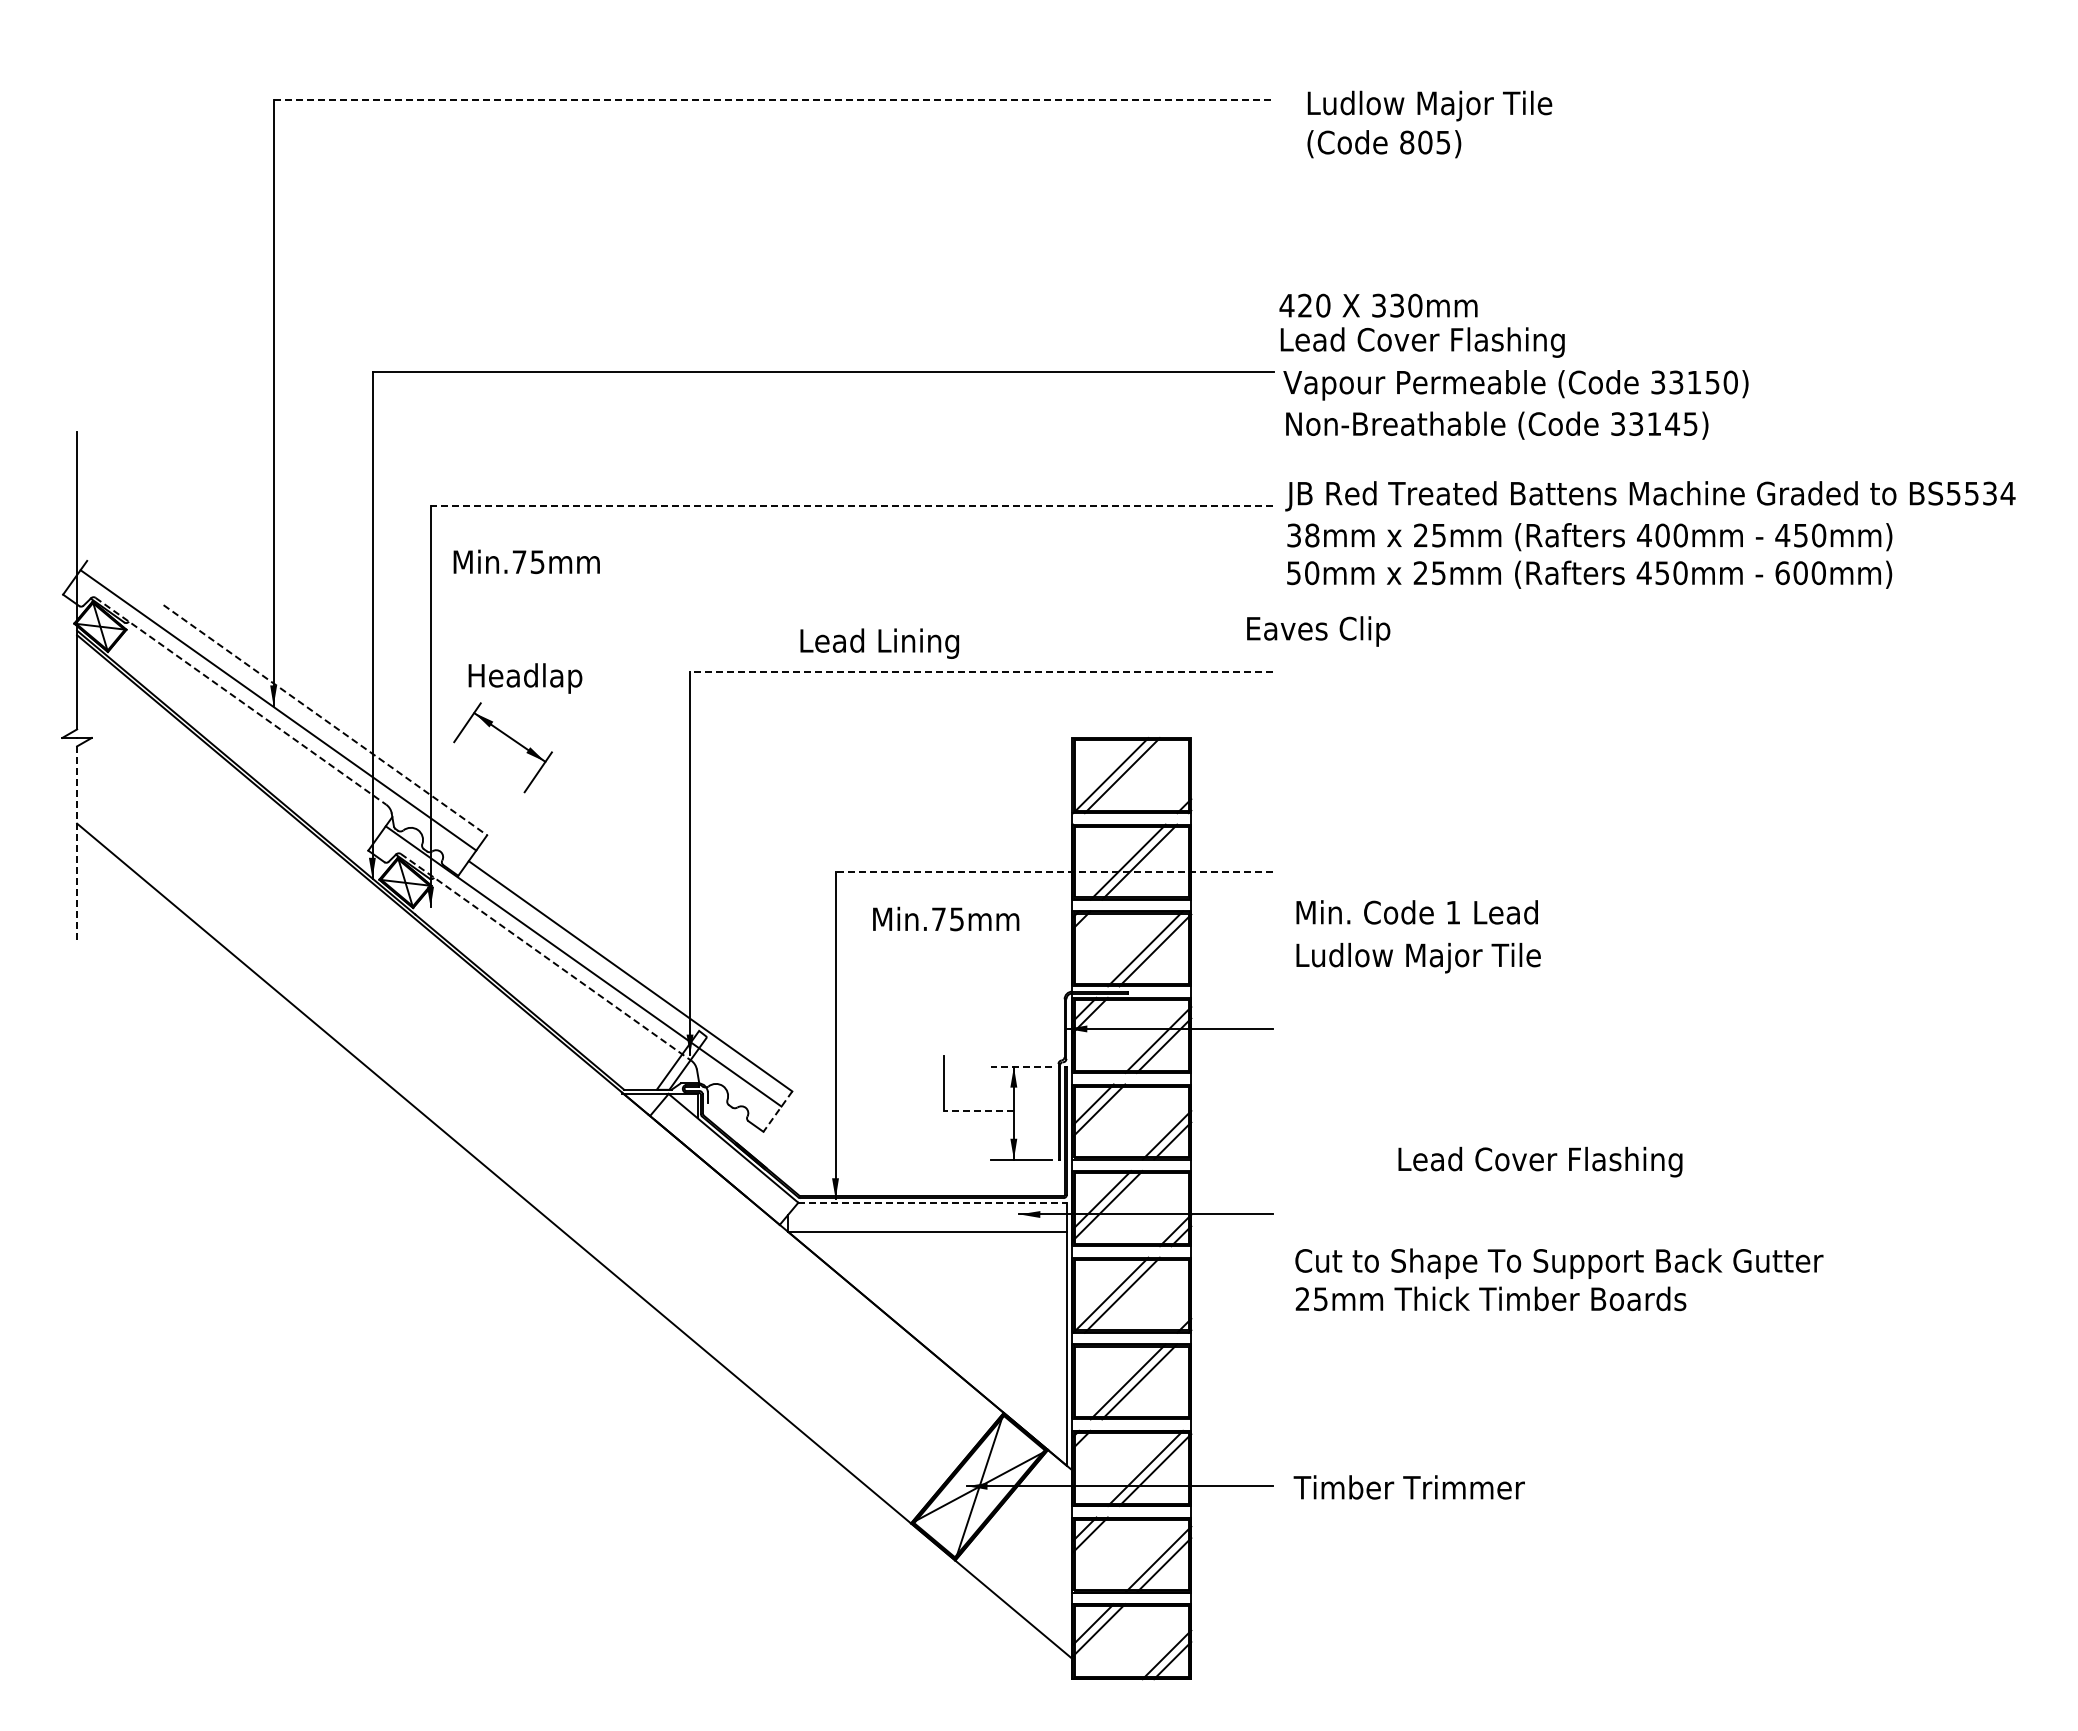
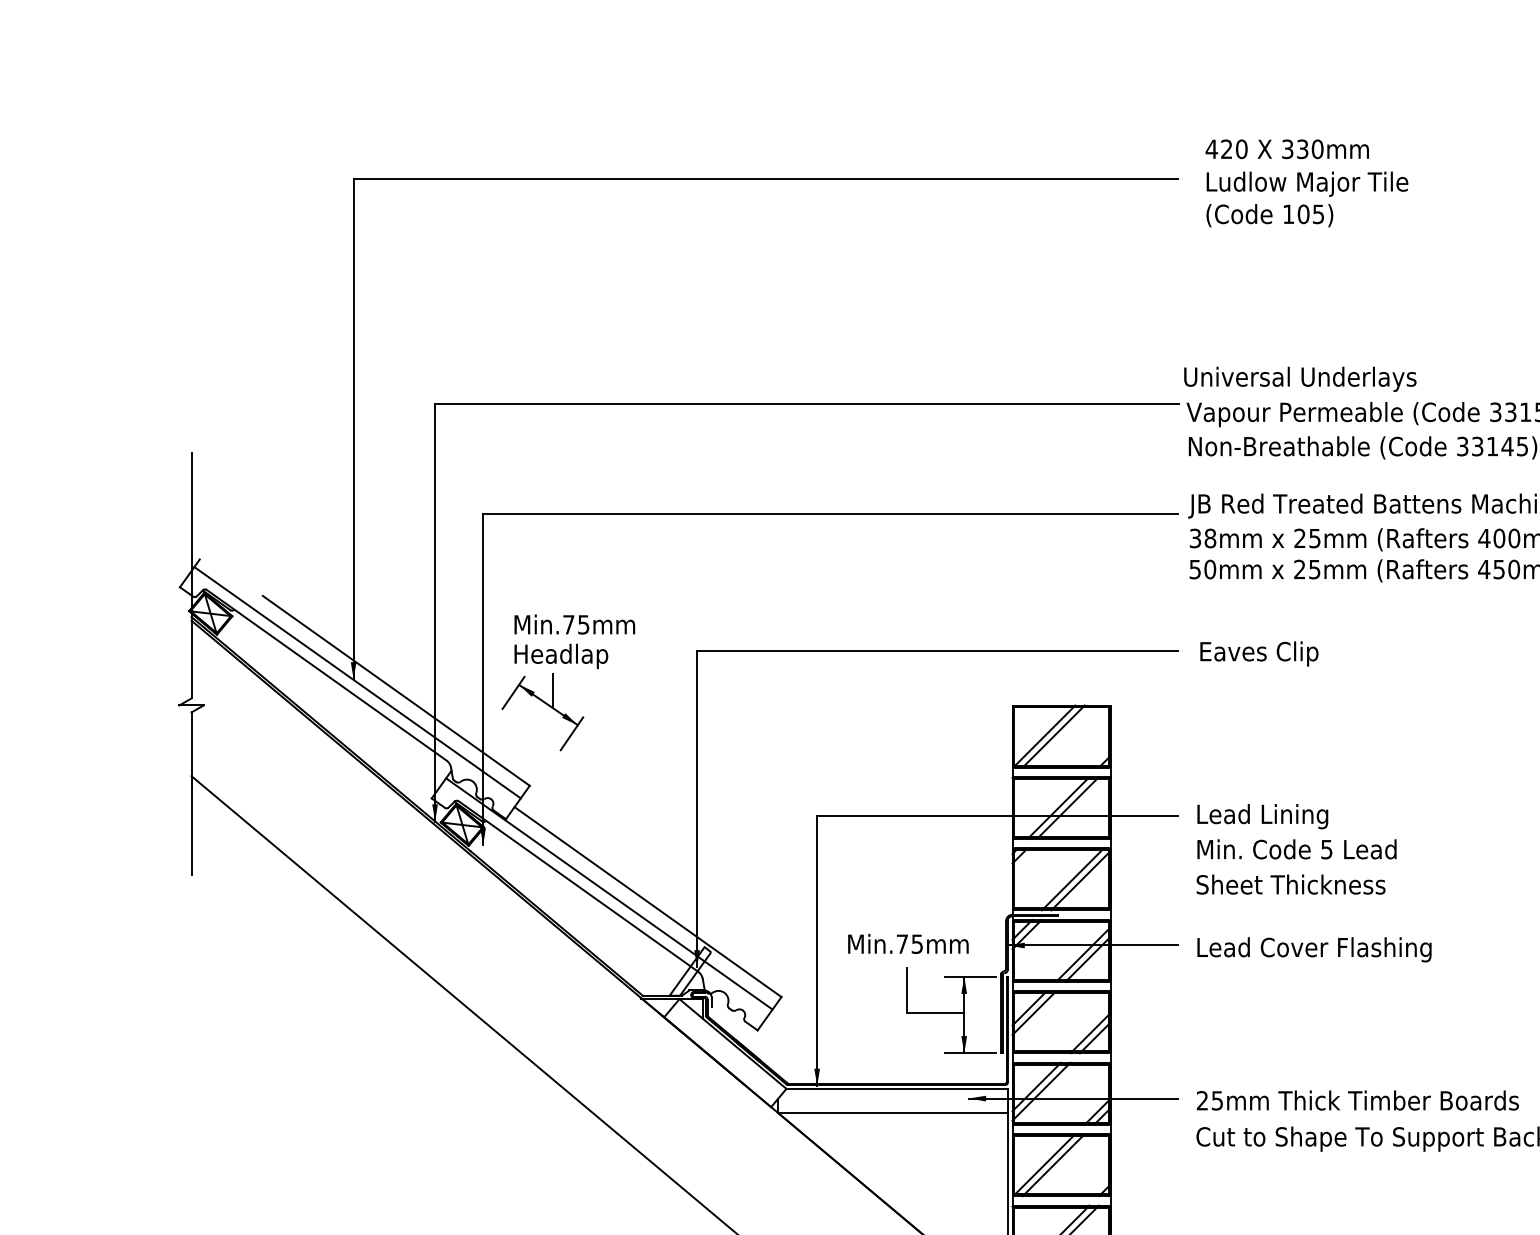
line: (773, 99) -> (765, 178), dashed -> solid
text: (1407, 142) -> (1288, 214), 805) -> 105)
text: (1378, 305) -> (1287, 149), moved
text: (1422, 342) -> (1301, 379), Lead Cover Flashing -> Universal Underlays
line: (851, 506) -> (830, 514), dashed -> solid
text: (526, 561) -> (574, 624), moved
text: (1318, 631) -> (1259, 653), moved
text: (879, 643) -> (1262, 816), moved
line: (981, 671) -> (937, 650), dashed -> solid
line: (241, 701) -> (327, 675), dashed -> solid
line: (325, 720) -> (396, 691), dashed -> solid
line: (515, 720) -> (553, 691), added
line: (77, 845) -> (191, 794), dashed -> solid
line: (1054, 871) -> (997, 815), dashed -> solid
text: (1452, 912) -> (1326, 849), 1 -> 5
text: (946, 918) -> (908, 943), moved
line: (546, 957) -> (578, 886), dashed -> solid
text: (1417, 957) -> (1297, 886), Ludlow Major Tile -> Sheet Thickness
line: (1021, 1066) -> (970, 976), dashed -> solid
line: (777, 1111) -> (769, 1013), dashed -> solid
line: (979, 1111) -> (935, 1013), dashed -> solid
text: (1540, 1161) -> (1314, 949), moved
line: (933, 1202) -> (897, 1088), dashed -> solid
text: (1490, 1298) -> (1357, 1100), moved

